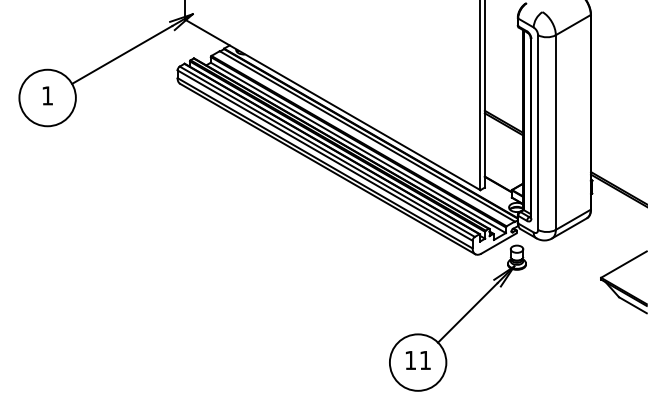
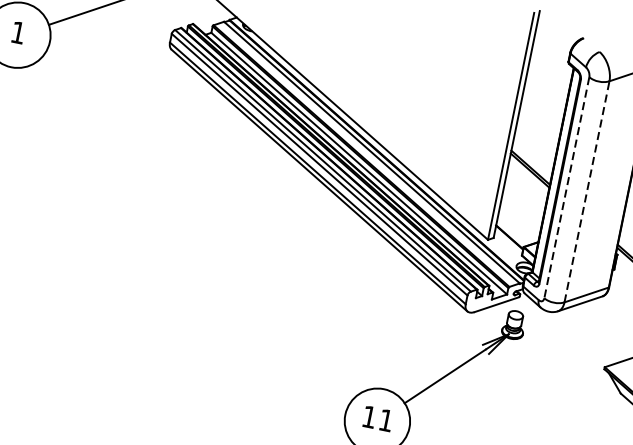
line: (555, 132) -> (586, 191), solid -> dashed
line: (538, 133) -> (567, 188), solid -> dashed

